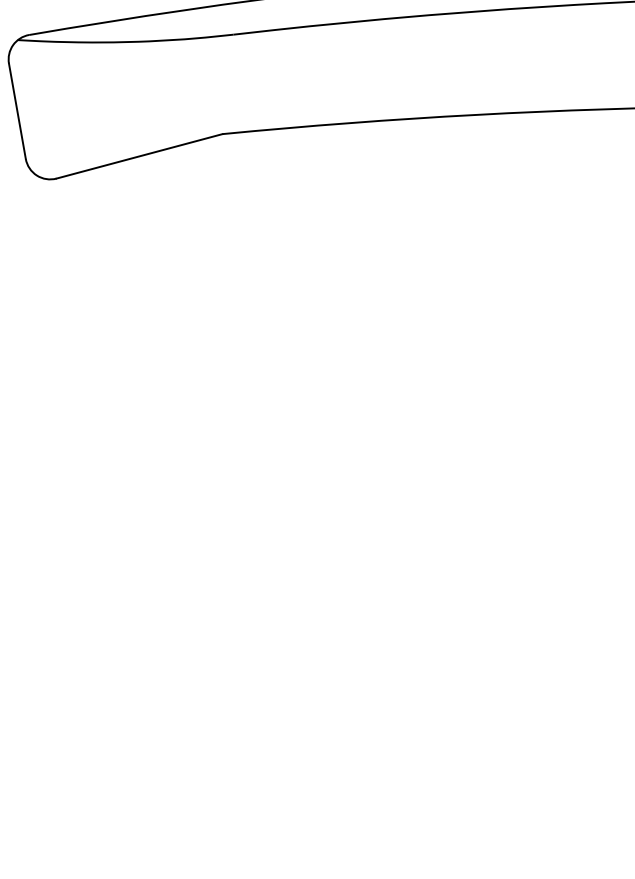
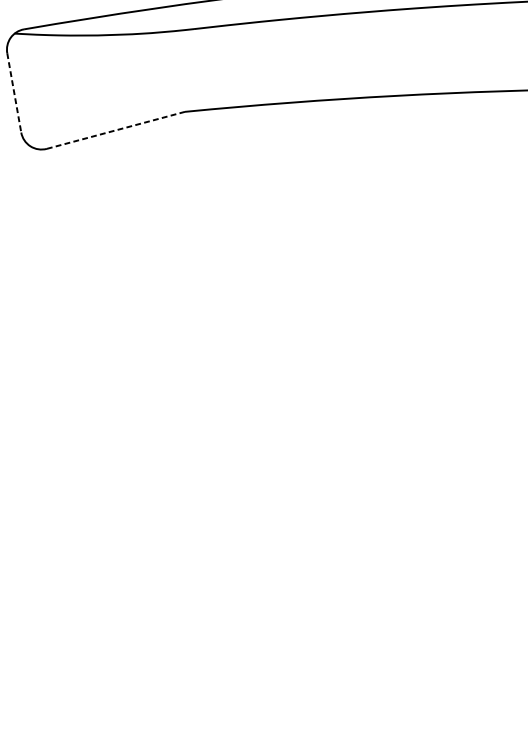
line: (17, 111) -> (14, 93), solid -> dashed
line: (139, 156) -> (115, 130), solid -> dashed

